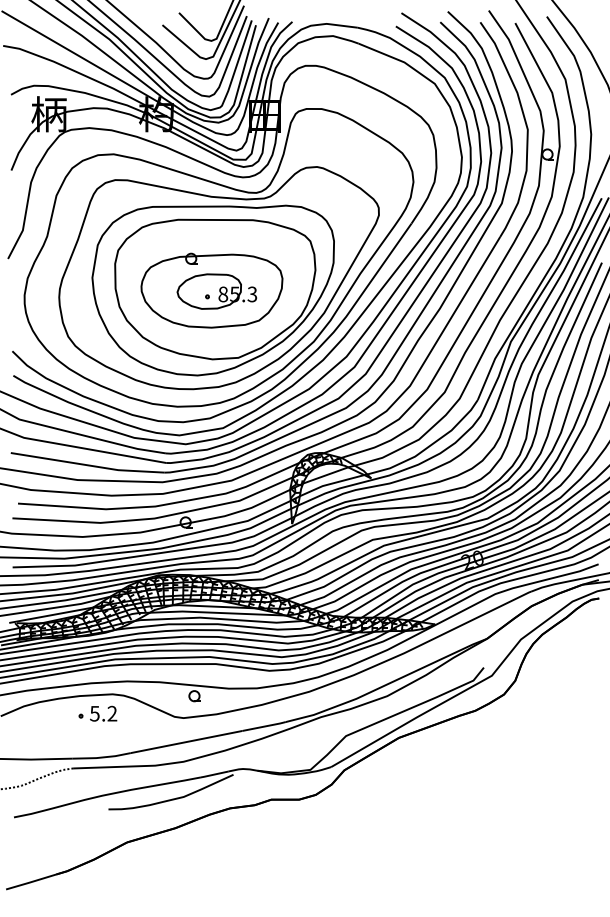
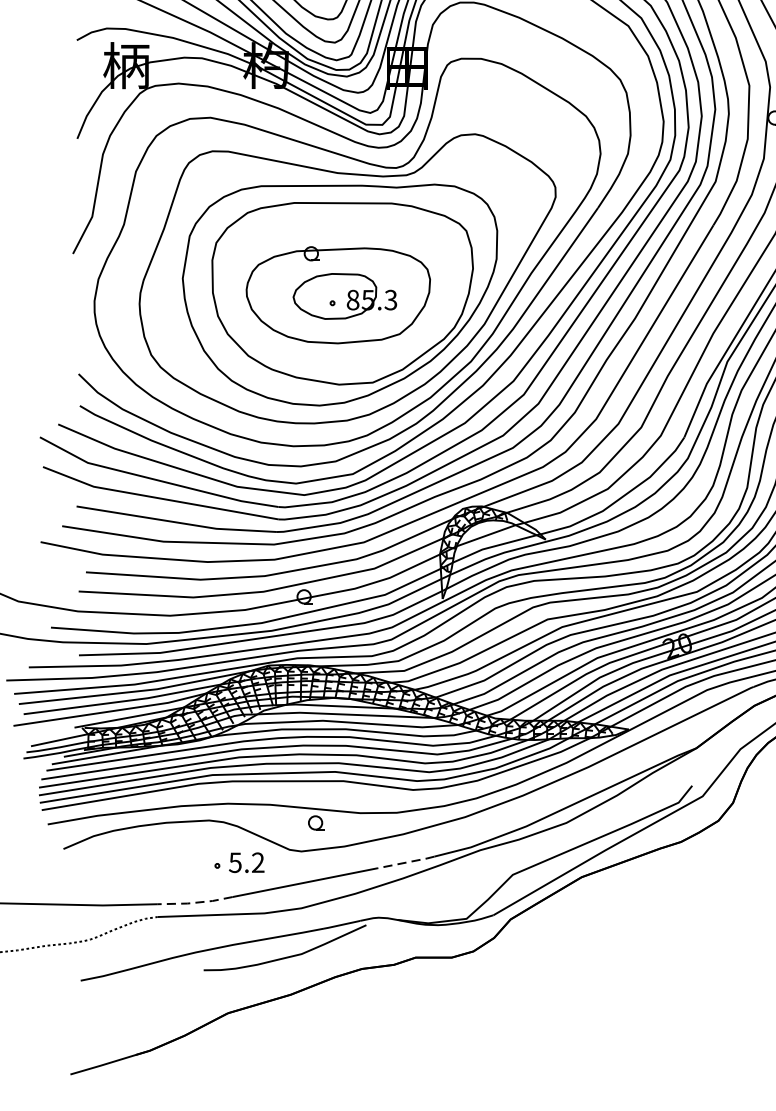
part: (97, 713) -> (238, 862), moved
line: (264, 726) -> (406, 862), solid -> dashed
line: (102, 757) -> (195, 902), solid -> dashed

